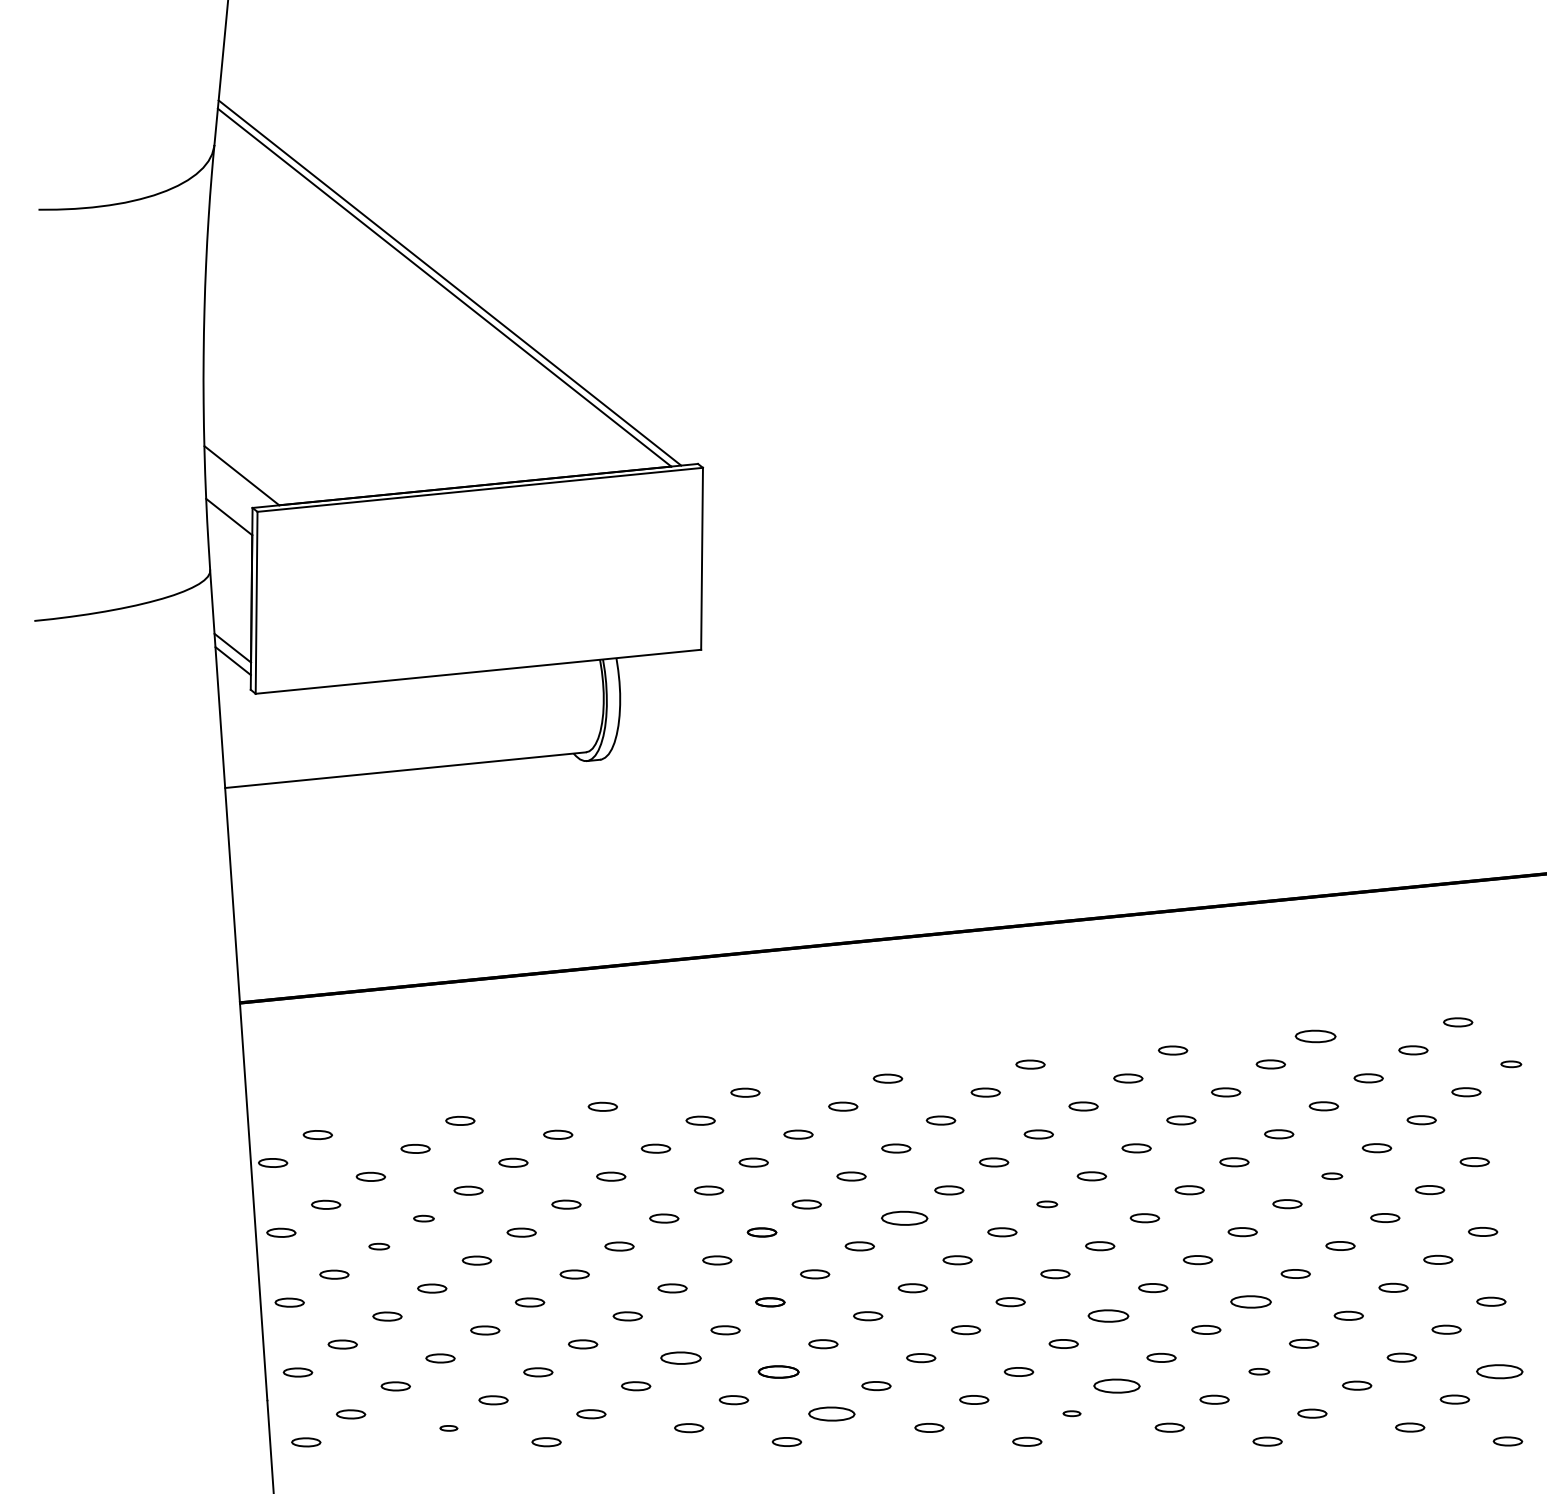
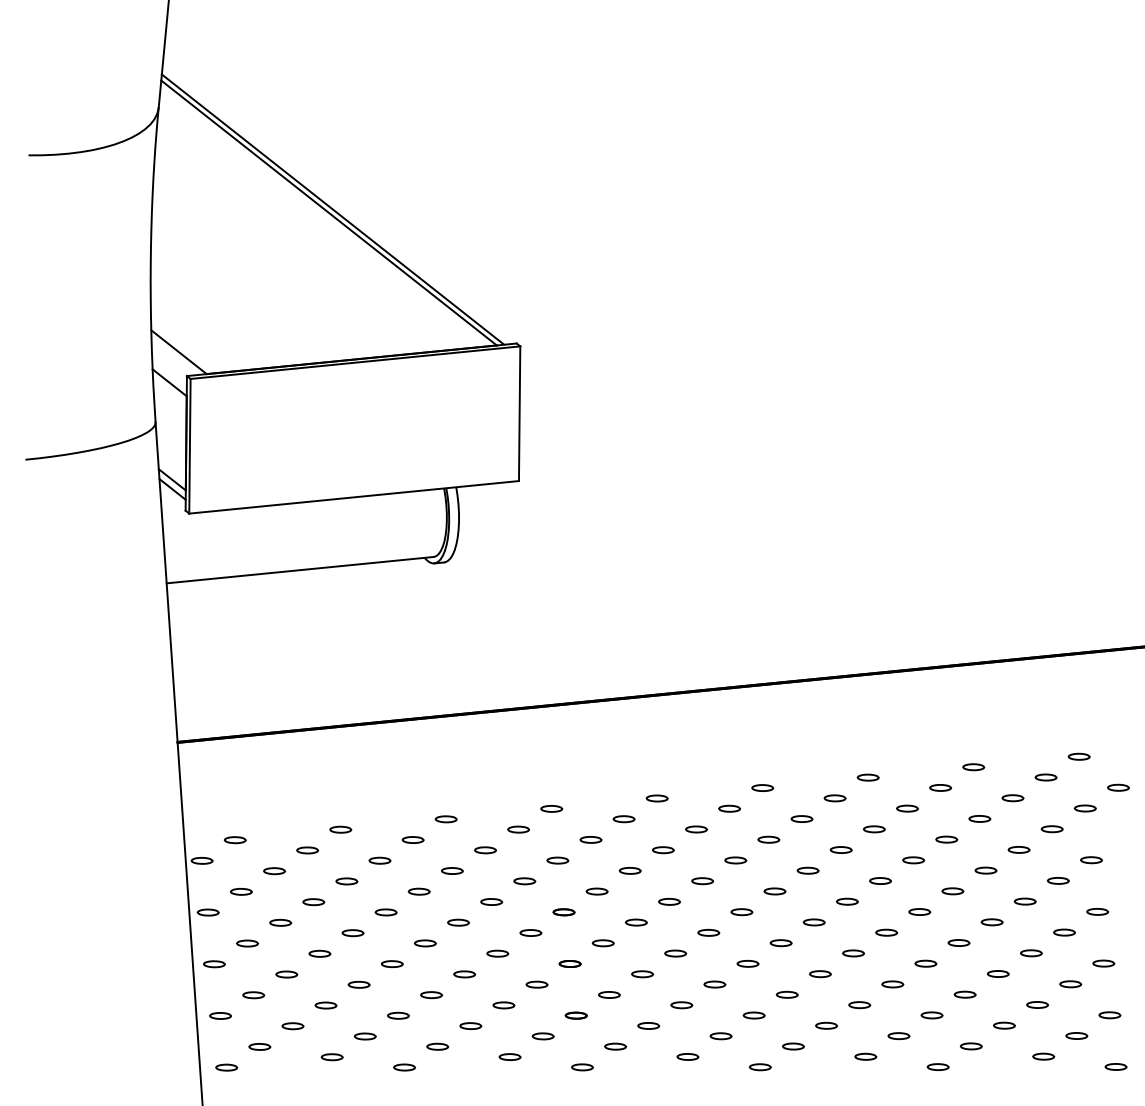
part: (1315, 1036) -> (973, 767), size x0.71
part: (1511, 1064) -> (1118, 787), size x1.43
part: (1332, 1176) -> (986, 870), size x1.43
part: (1047, 1204) -> (775, 891), size x1.43
part: (423, 1218) -> (313, 901), size x1.43
part: (904, 1218) -> (669, 901), size x0.62
part: (379, 1246) -> (280, 922), size x1.43
part: (1250, 1301) -> (925, 963), size x0.71
part: (1108, 1315) -> (820, 973), size x0.71
part: (680, 1358) -> (503, 1005), size x0.71
part: (1259, 1371) -> (932, 1015), size x1.43
part: (1499, 1371) -> (1109, 1015), size x0.62
part: (778, 1372) -> (576, 1015), size x0.71
part: (1116, 1385) -> (826, 1025), size x0.62
part: (831, 1413) -> (615, 1046), size x0.62
part: (1071, 1413) -> (793, 1046), size x1.67
part: (448, 1428) -> (331, 1057), size x1.67

